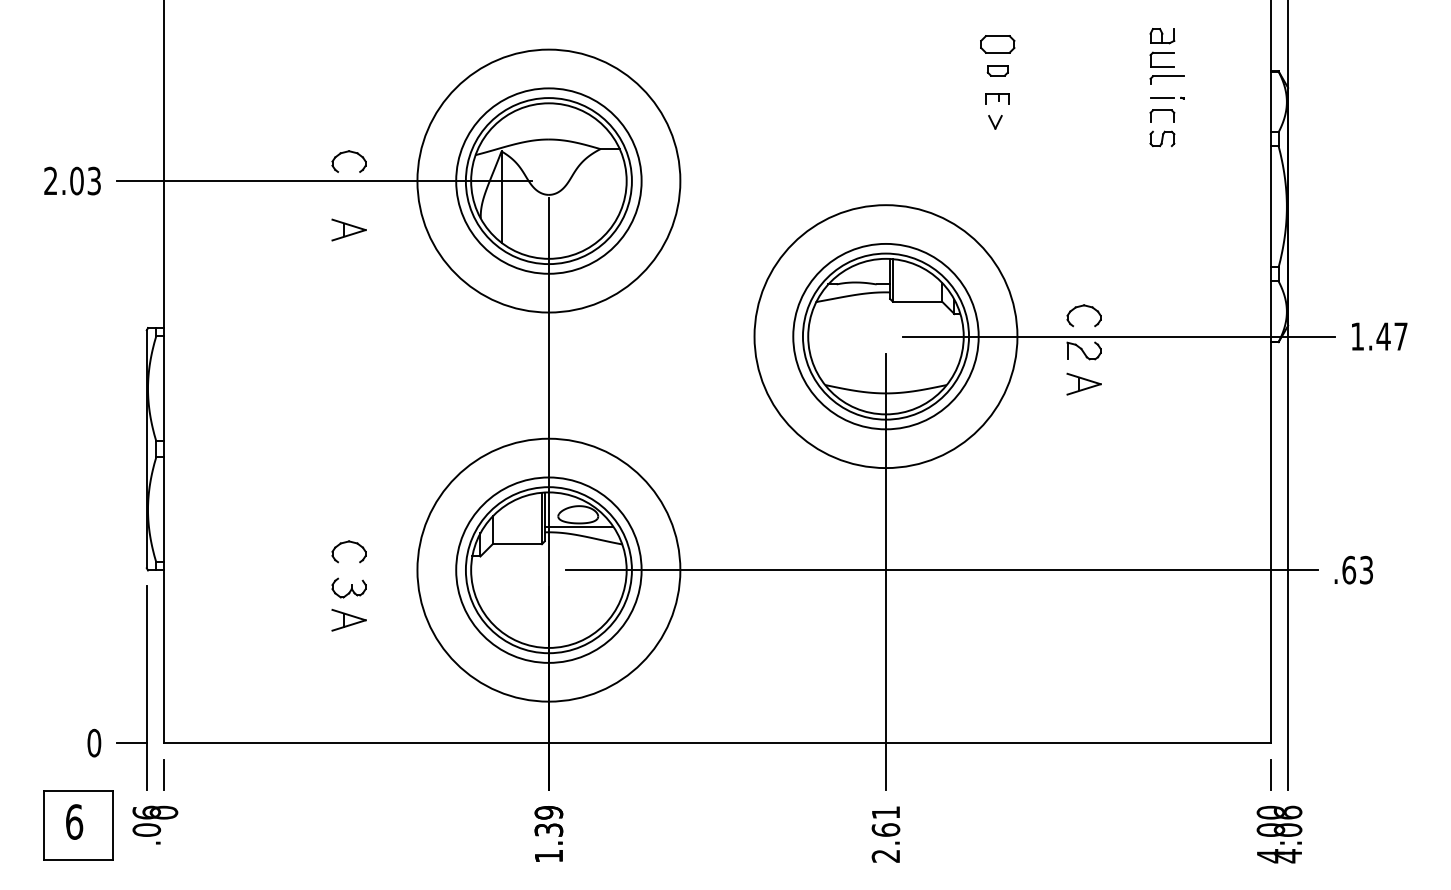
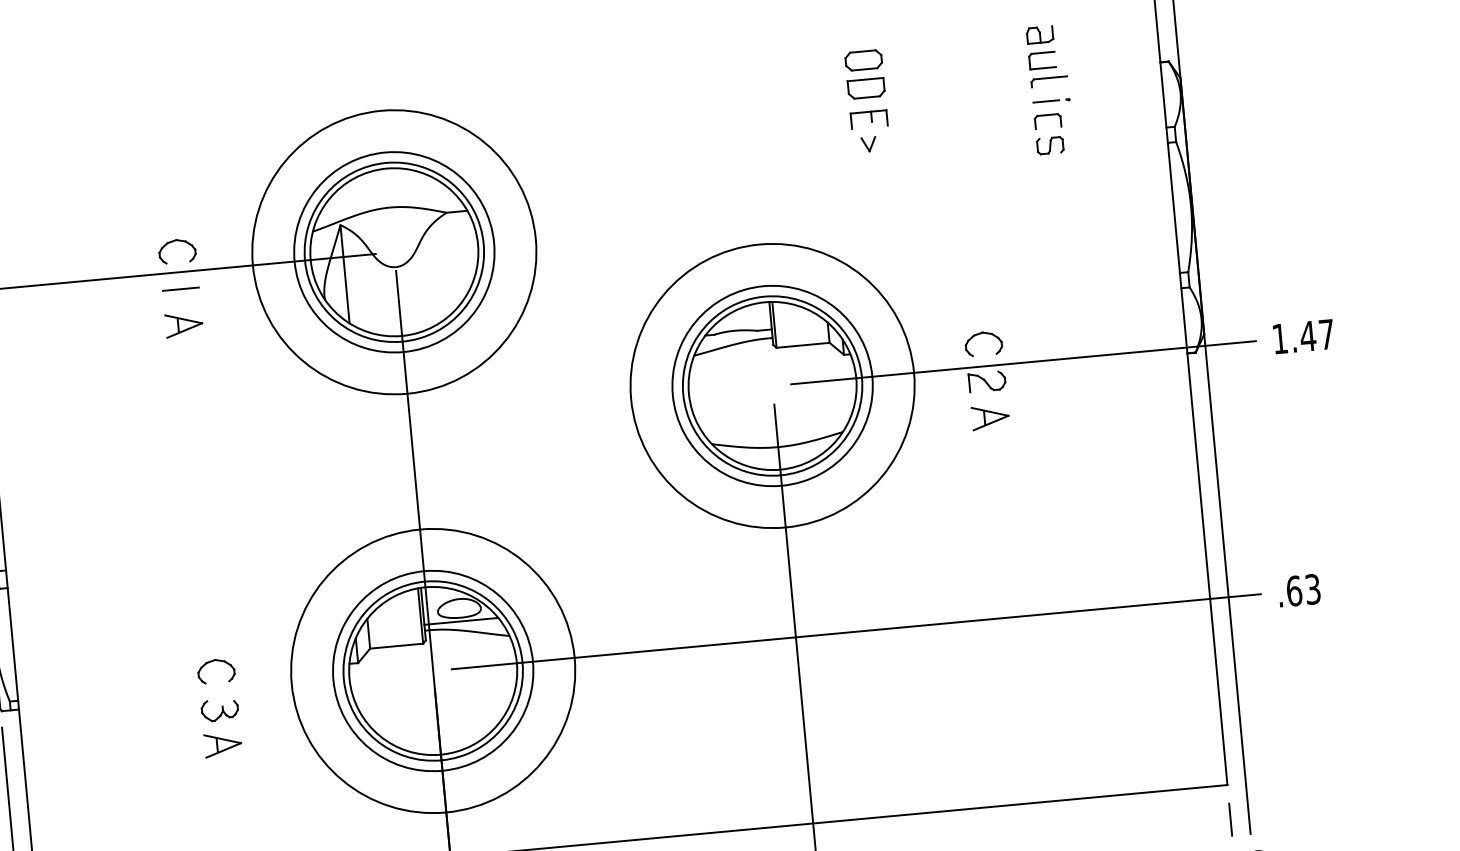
part: (997, 70) -> (866, 88), size x1.67
part: (997, 99) -> (868, 119), size x1.43
line: (348, 196) -> (180, 288), added

